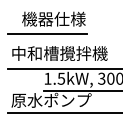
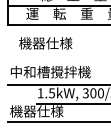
line: (47, 33) -> (40, 55), removed
text: (51, 100) -> (43, 111), 原水ポンプ -> 機器仕様

